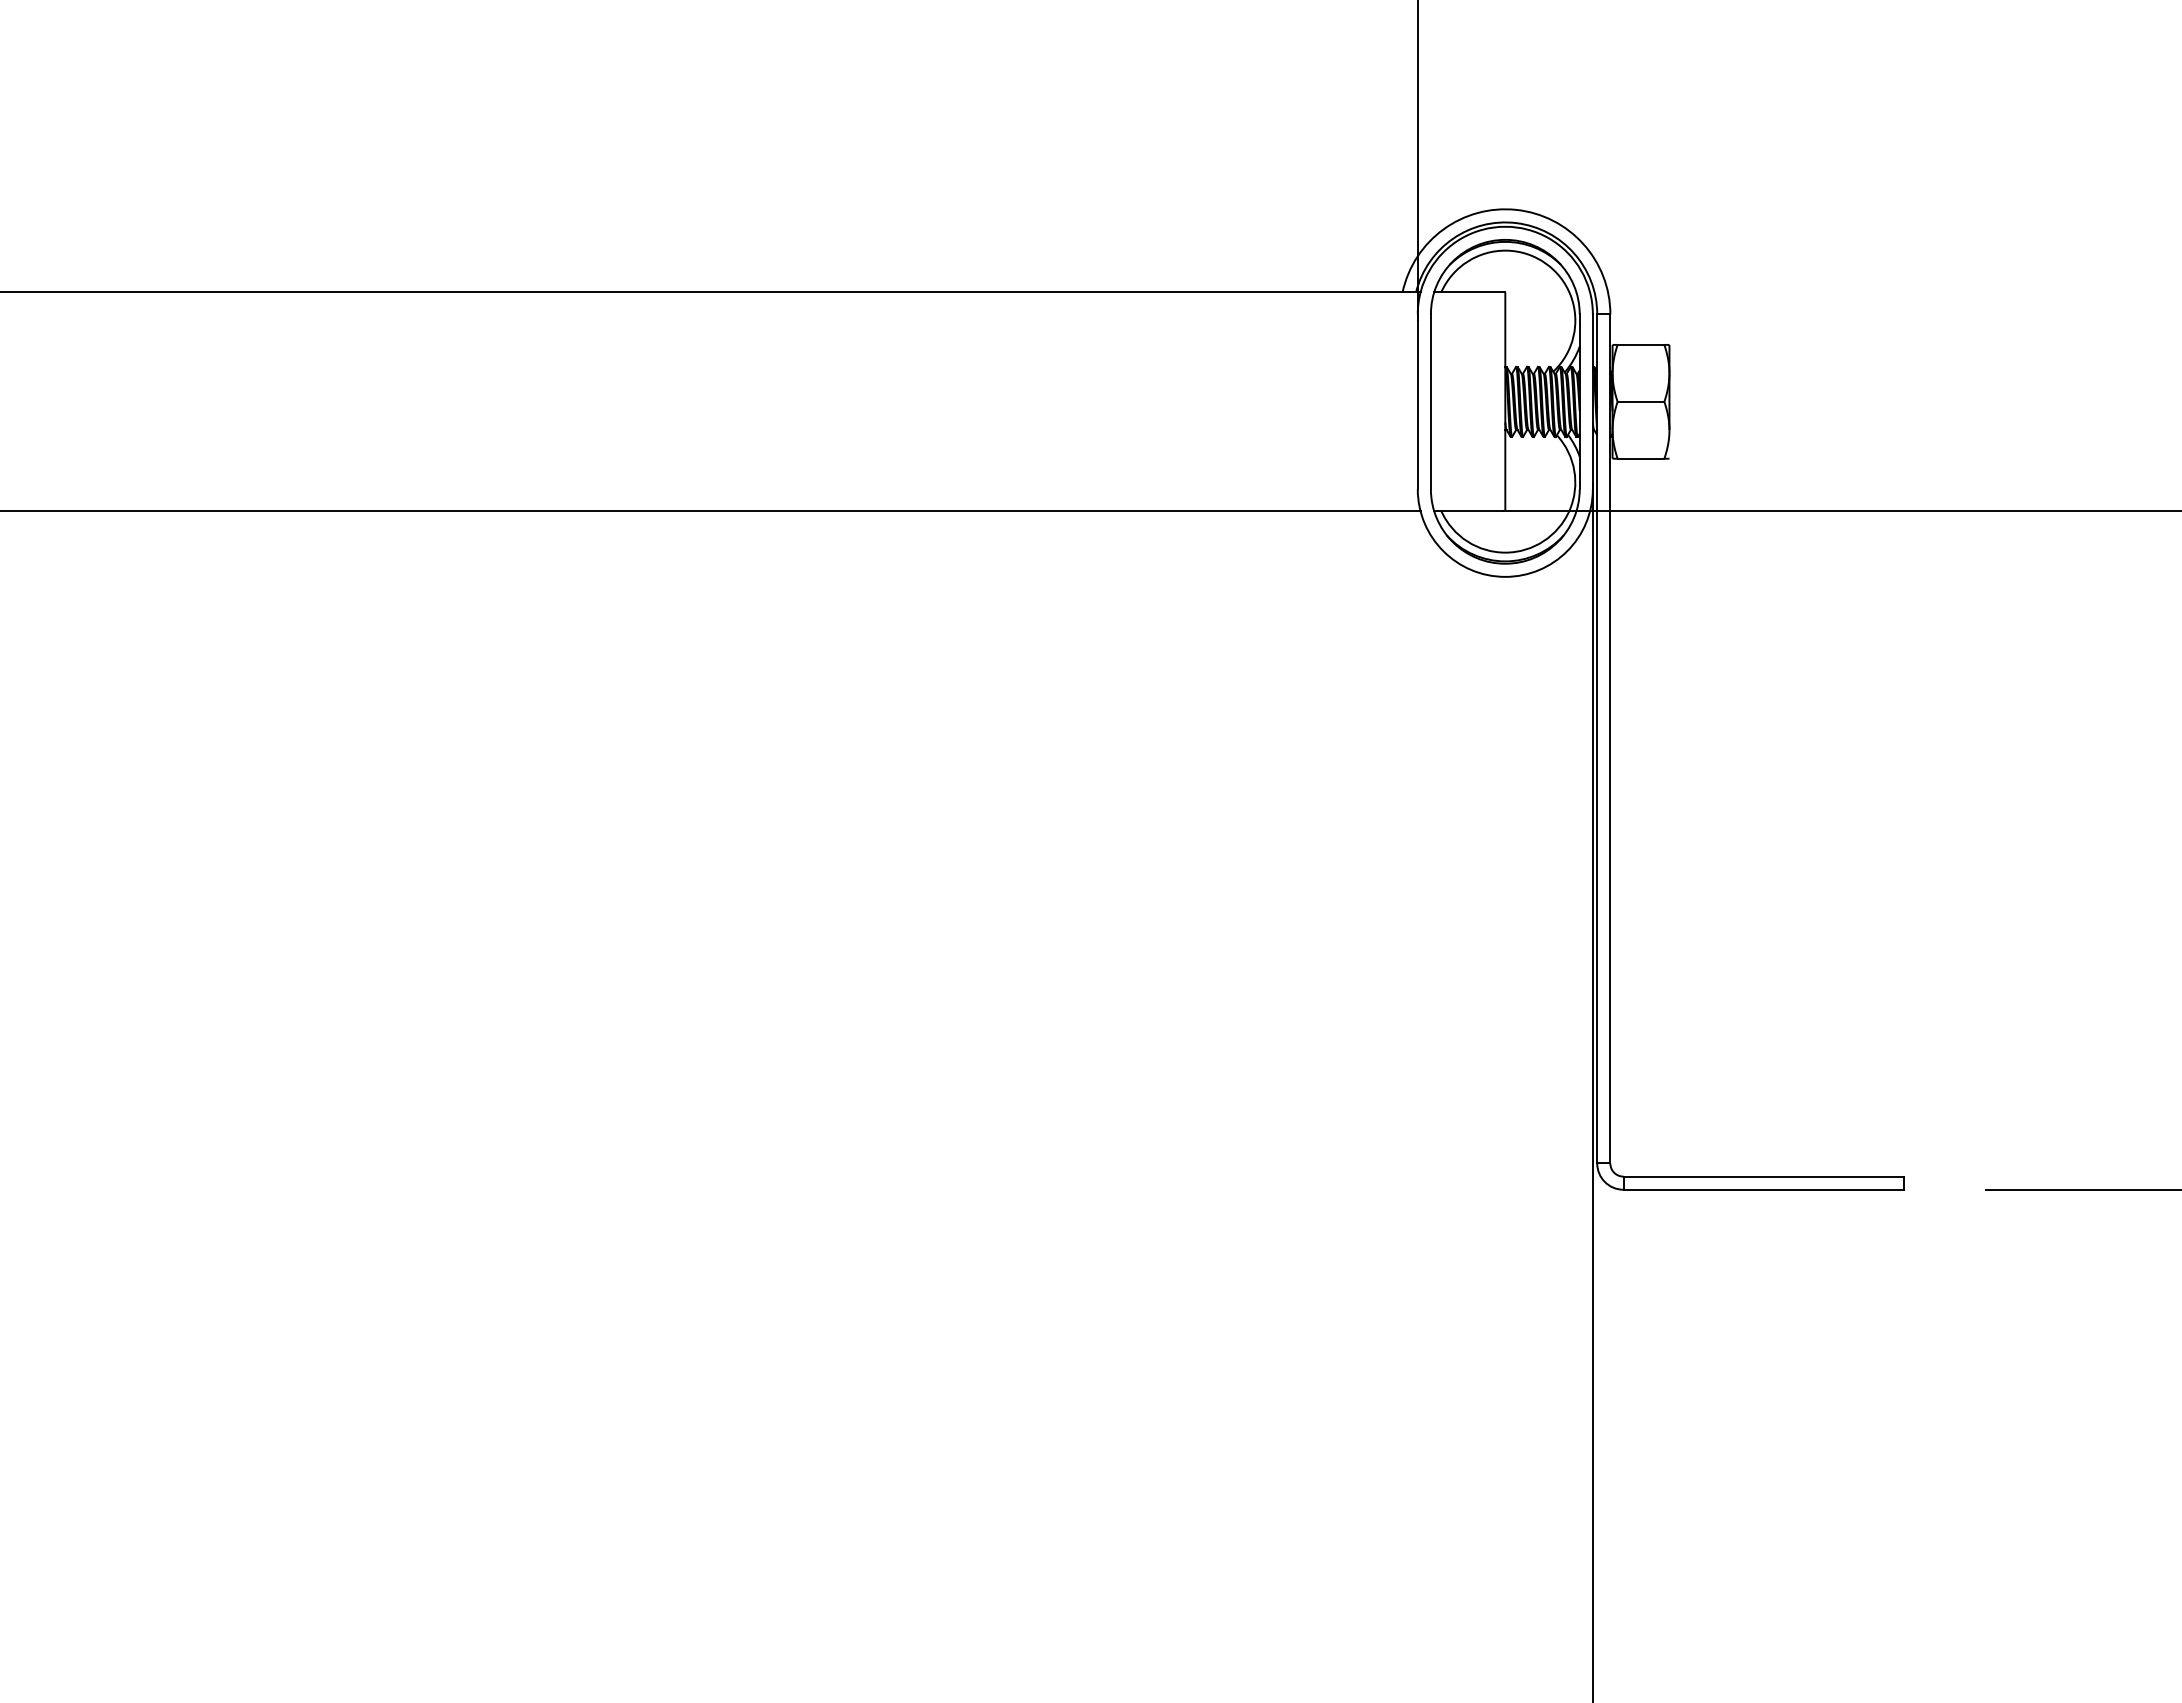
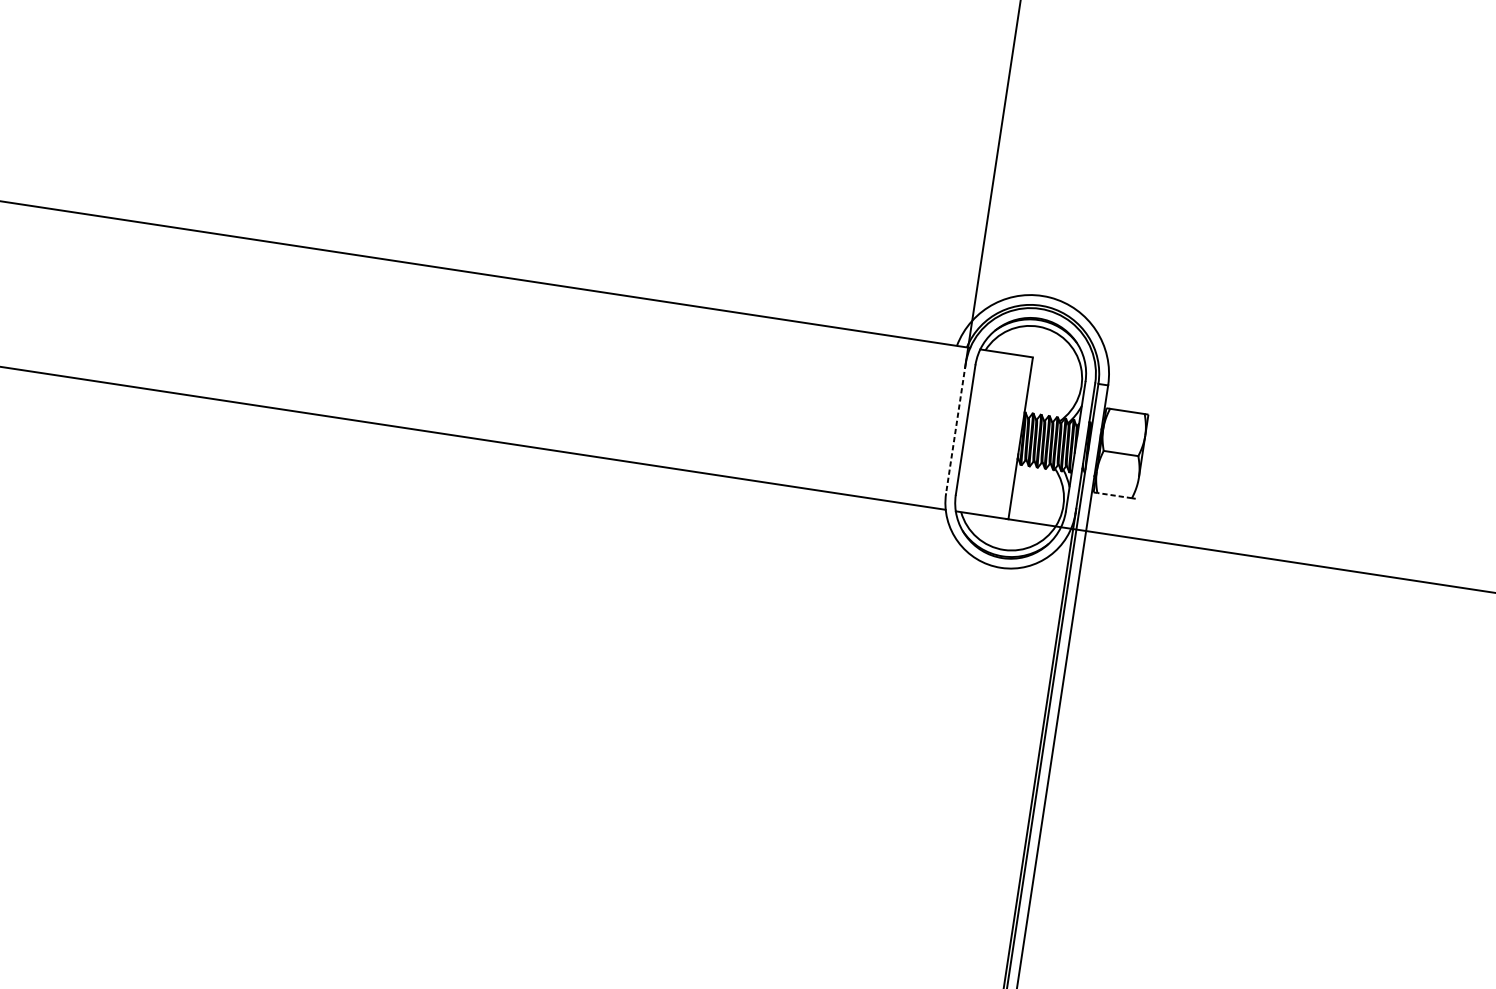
line: (1417, 401) -> (955, 428), solid -> dashed
line: (1640, 458) -> (1114, 495), solid -> dashed

